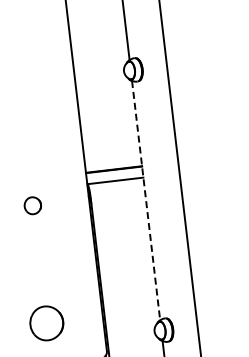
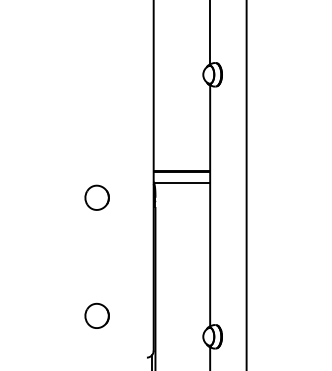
line: (146, 201) -> (210, 206), dashed -> solid
part: (32, 205) -> (96, 197), size x1.43
part: (46, 322) -> (96, 315), size x0.71

